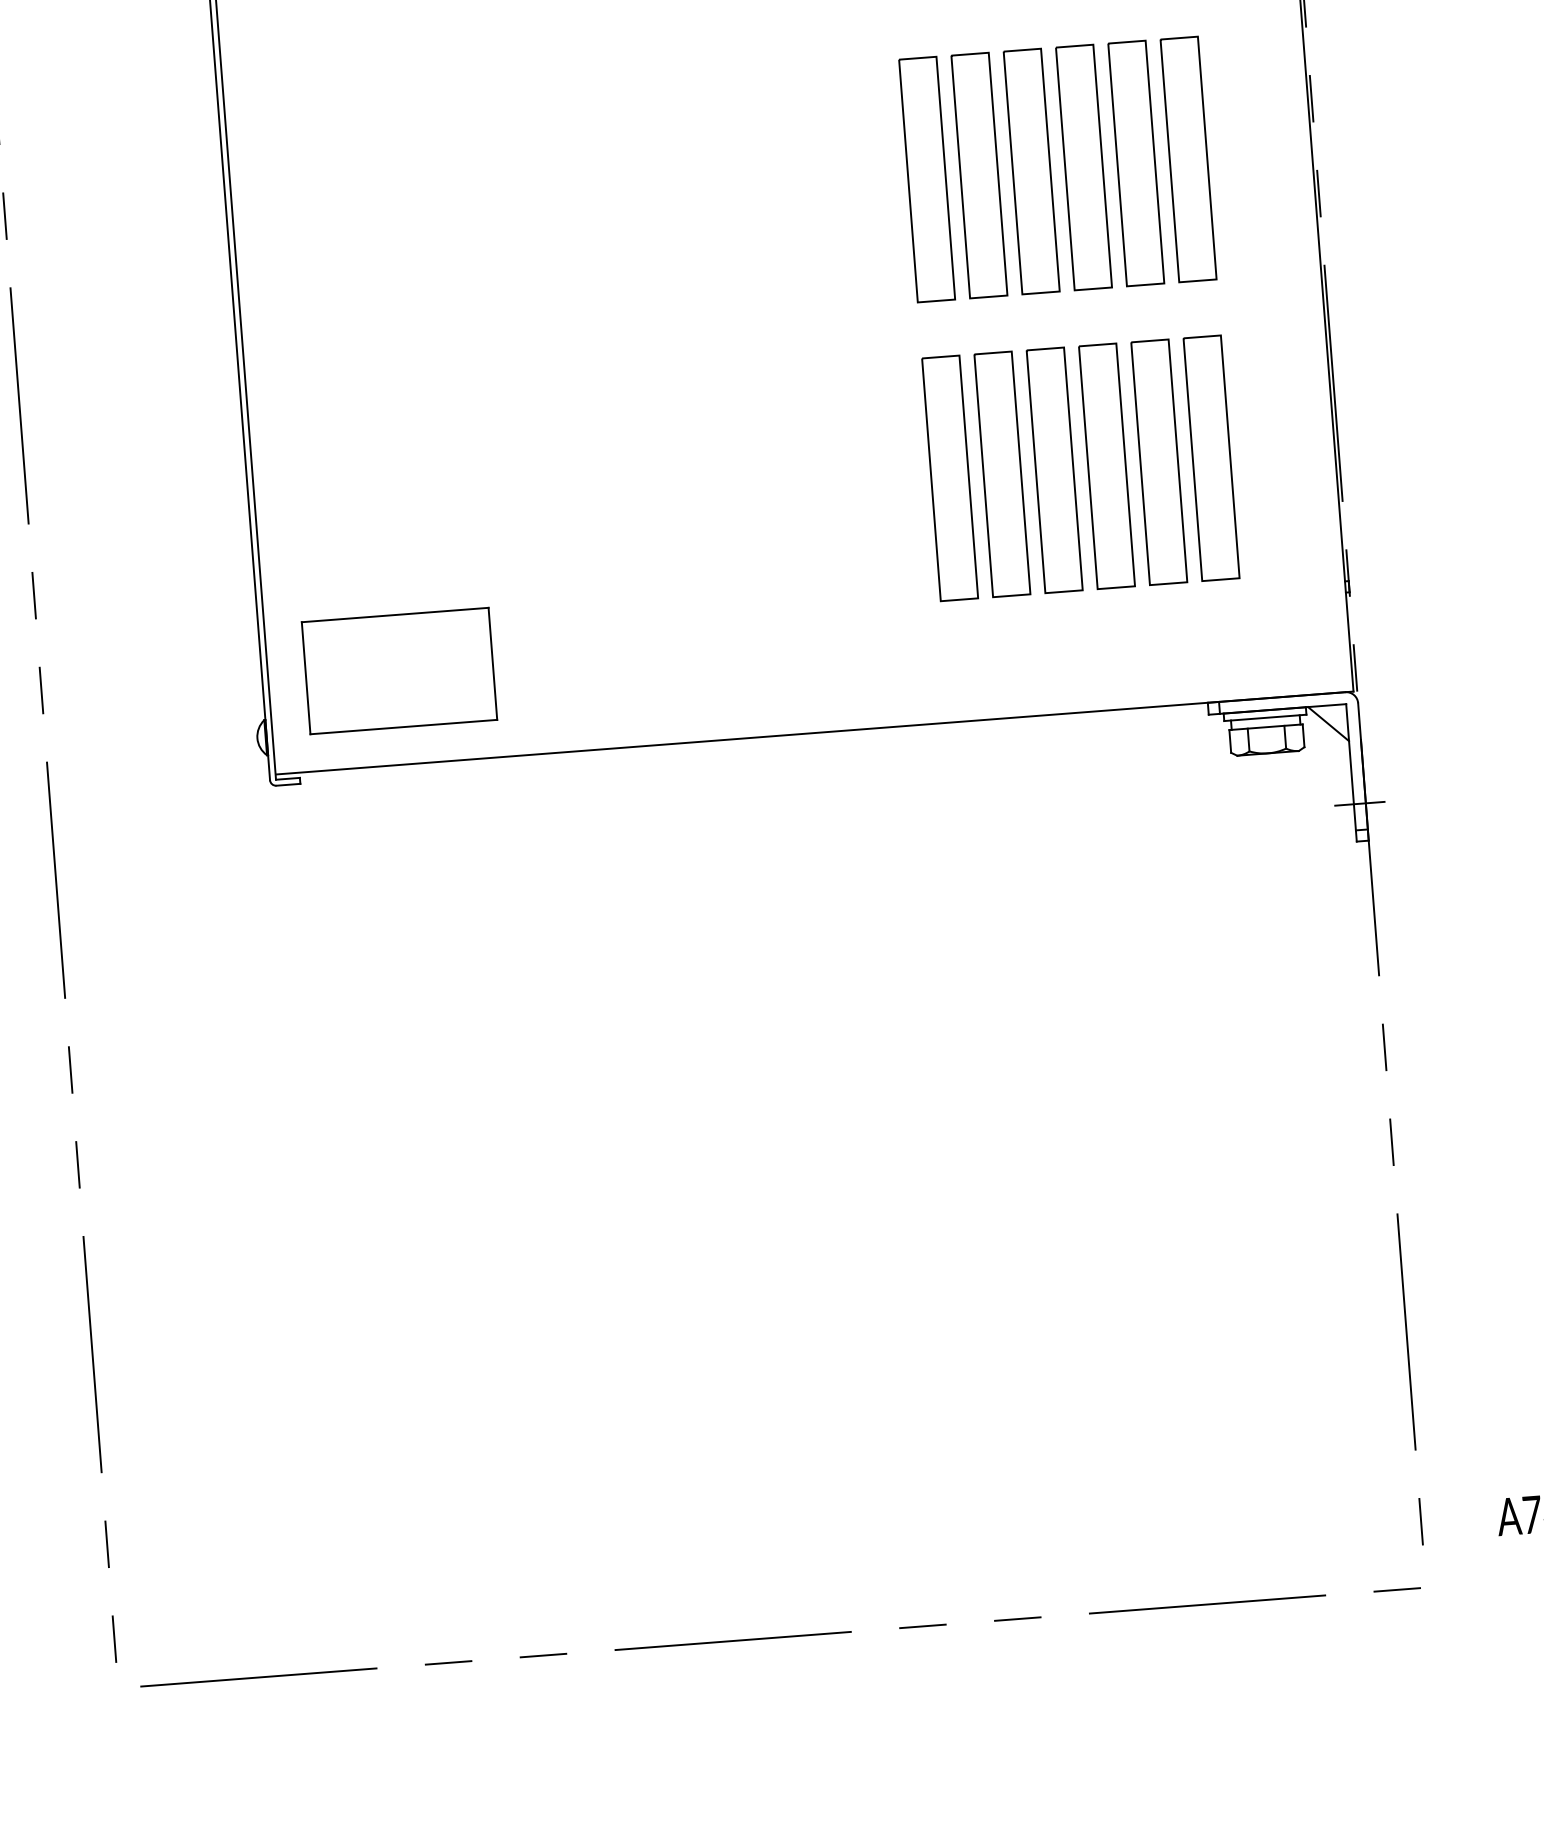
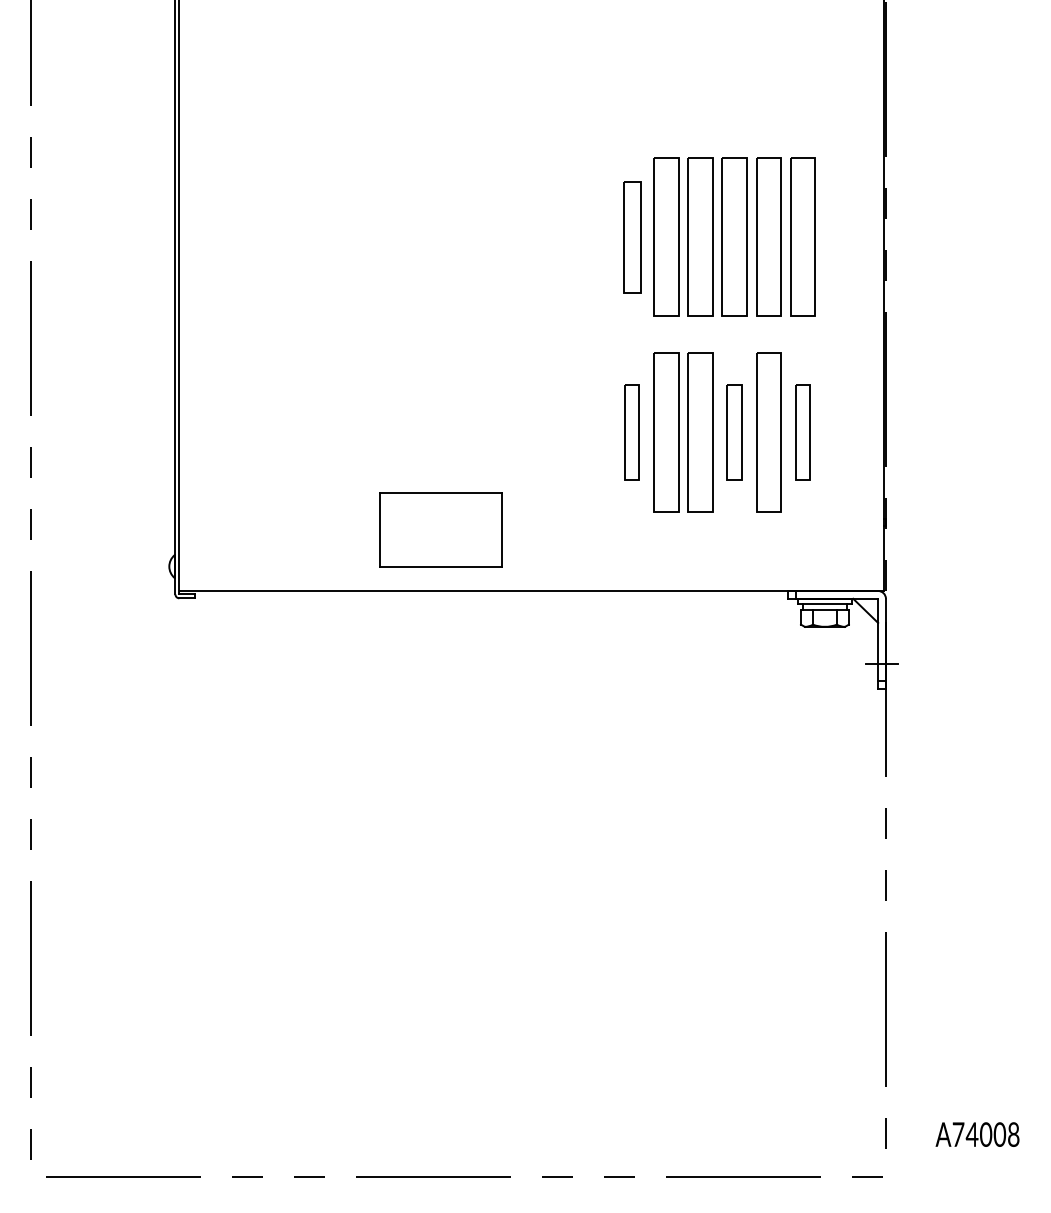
part: (925, 178) -> (631, 236), size x0.7
part: (1210, 458) -> (802, 432), size x0.6
part: (1106, 466) -> (734, 432), size x0.6
part: (949, 478) -> (631, 432), size x0.6
part: (398, 670) -> (440, 529), moved

